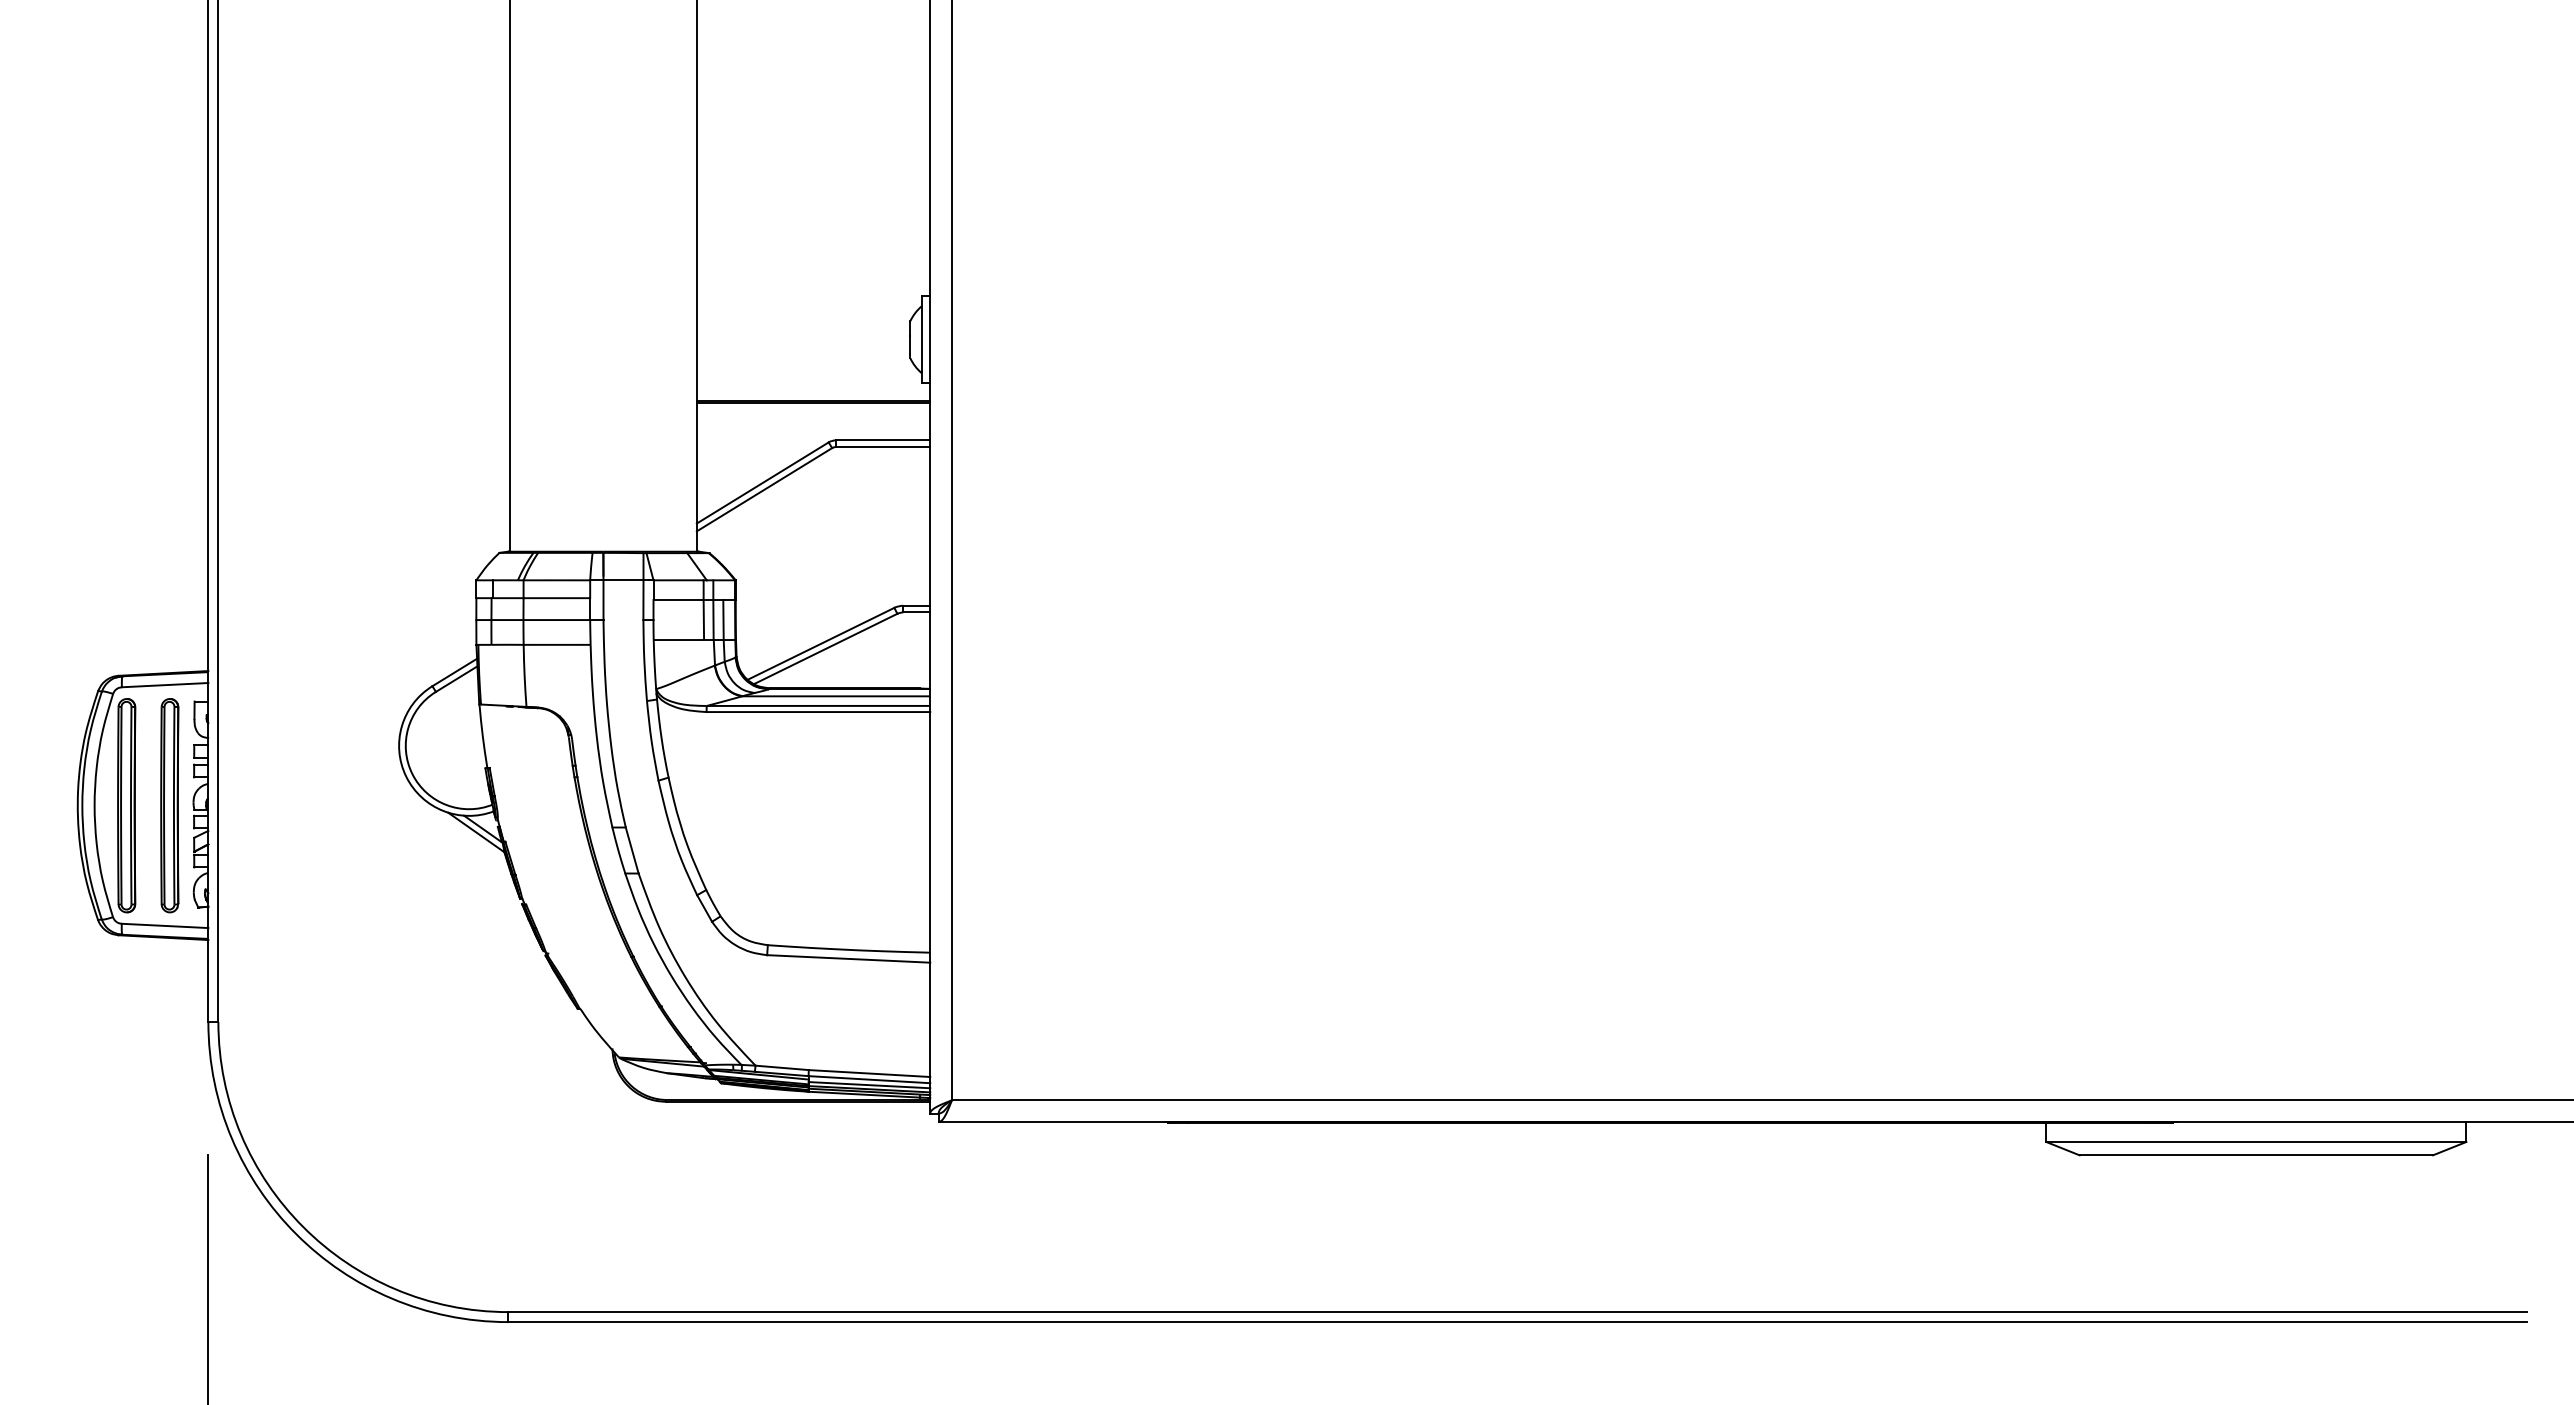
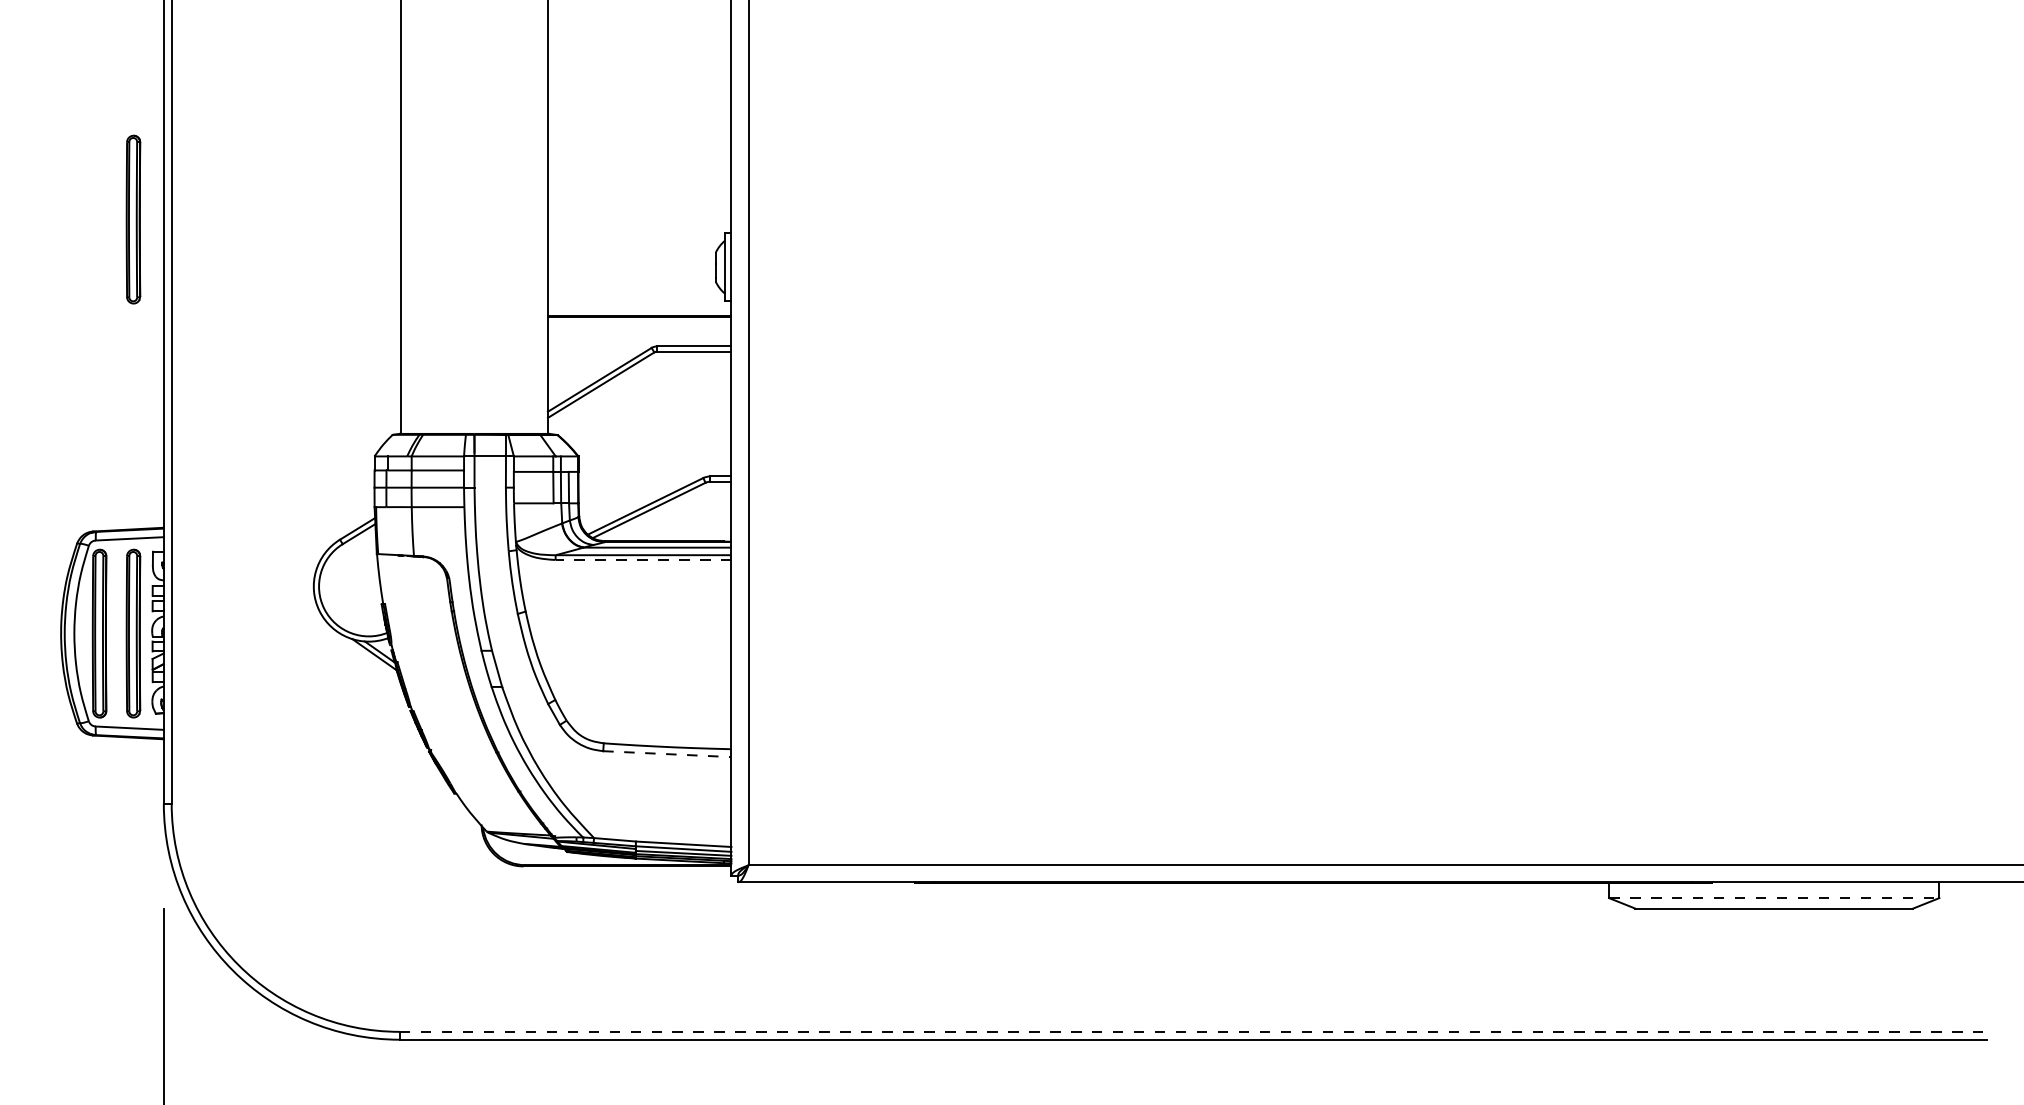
part: (169, 279) -> (133, 219), added
line: (818, 712) -> (643, 560), solid -> dashed
line: (848, 959) -> (667, 754), solid -> dashed
line: (2256, 1142) -> (1774, 898), solid -> dashed
line: (1517, 1311) -> (1193, 1031), solid -> dashed

